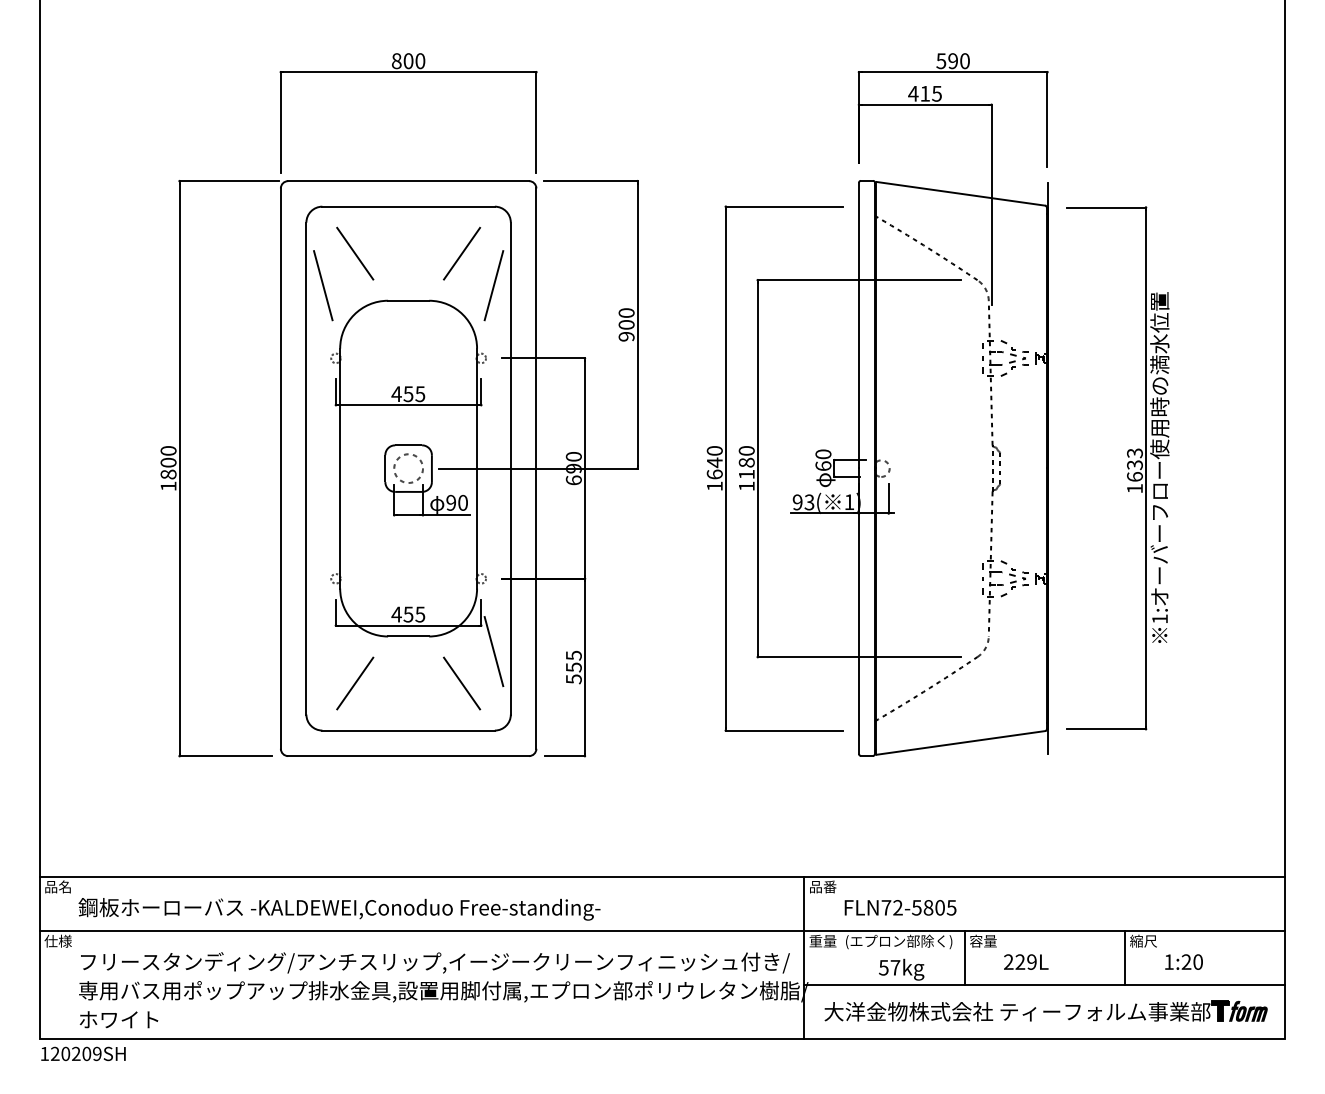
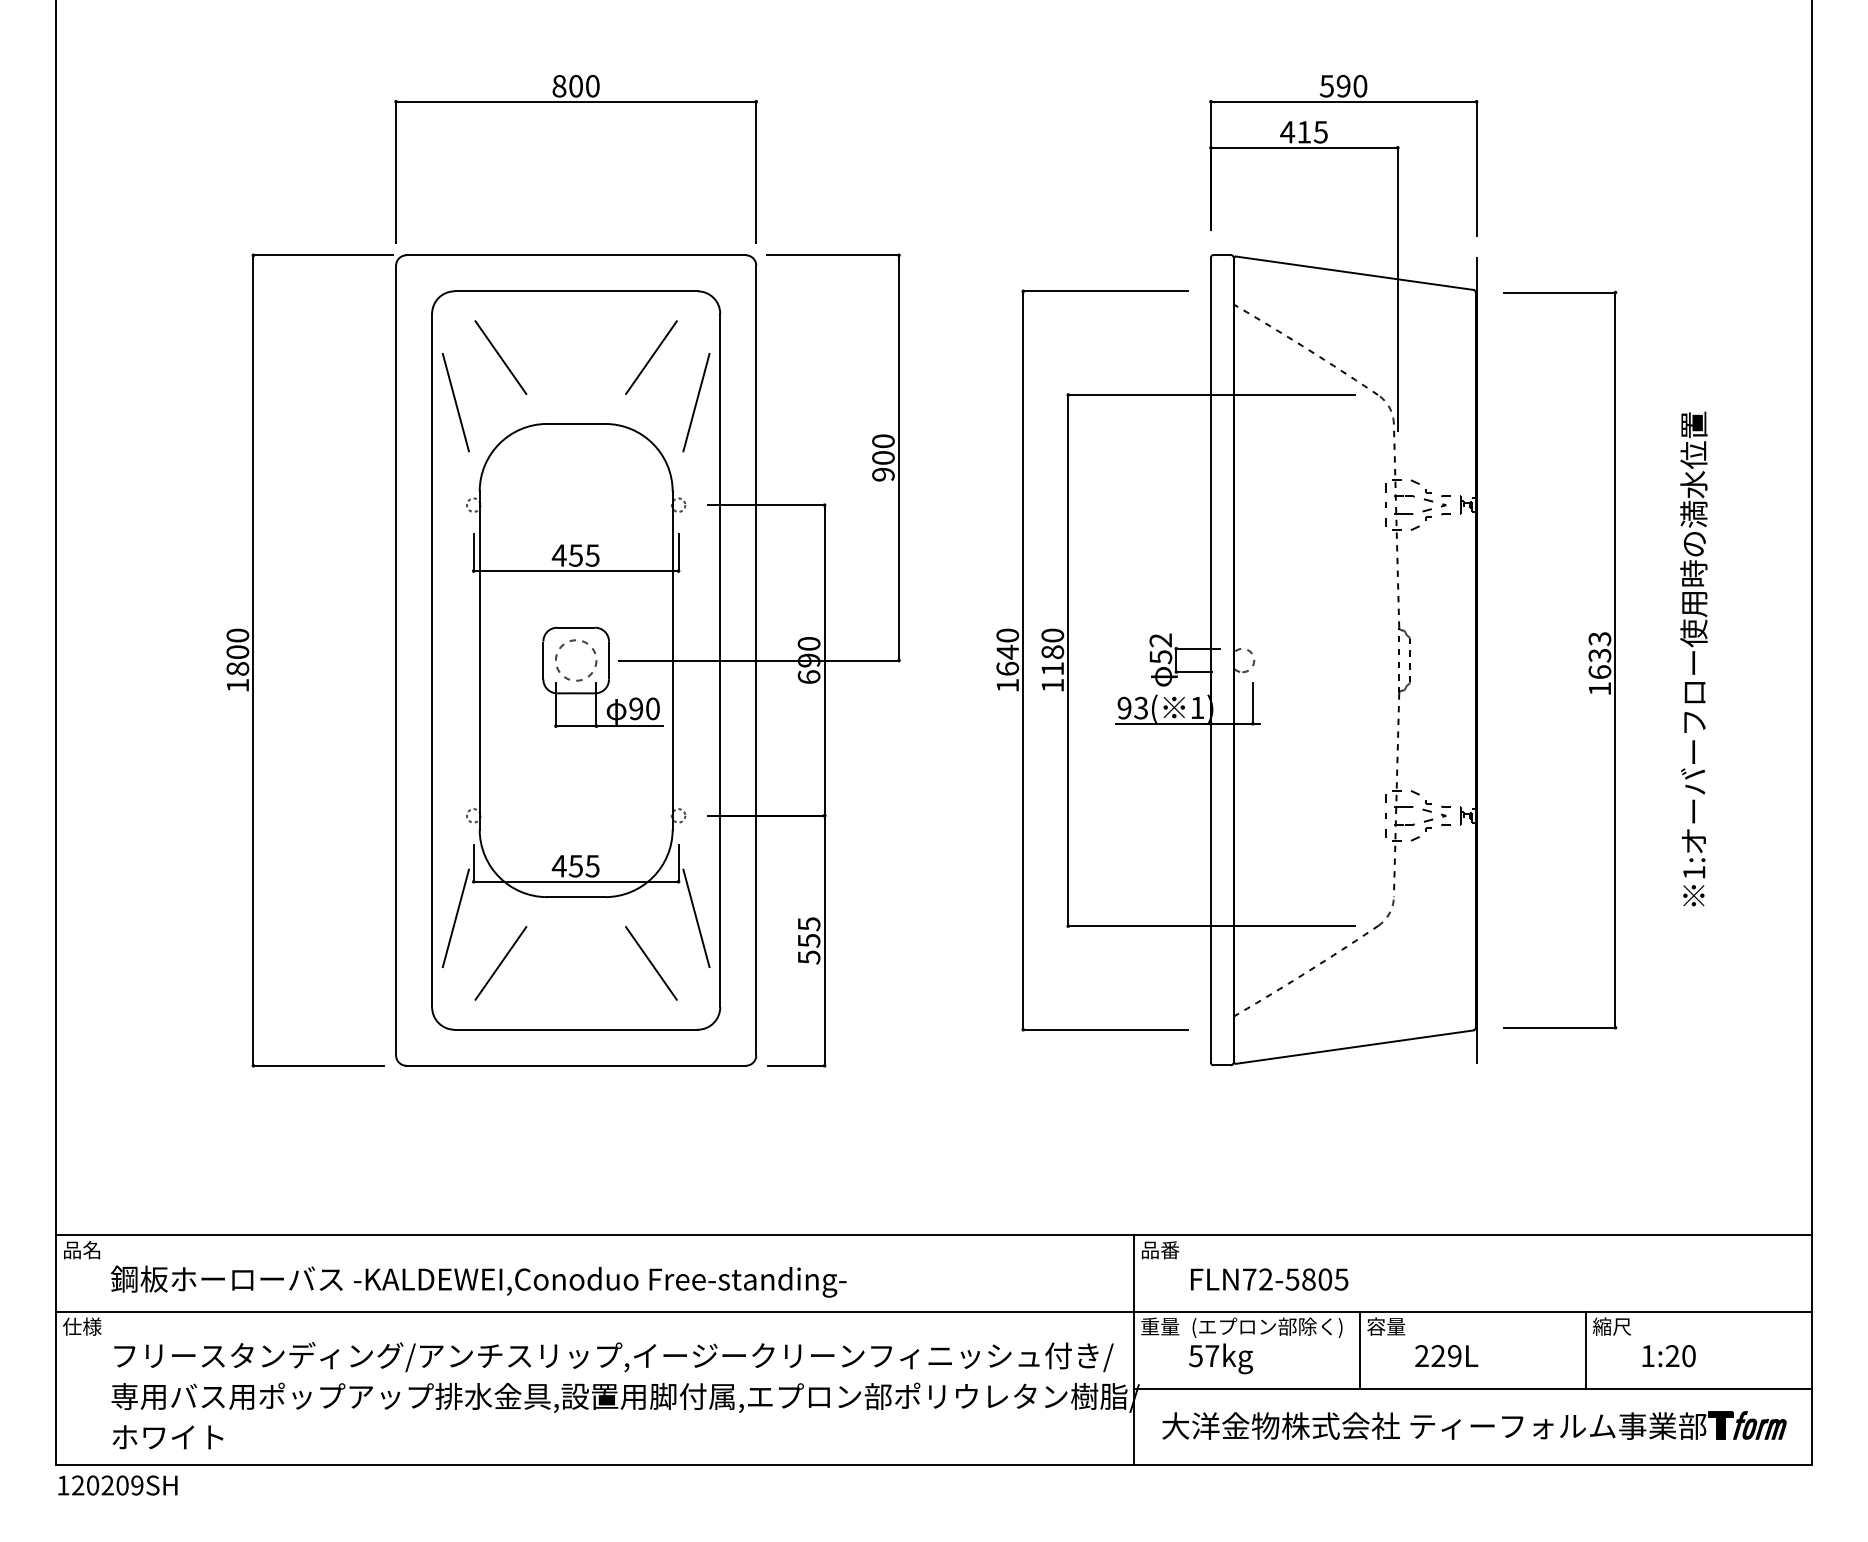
text: (823, 460) -> (1160, 648), 60 -> 52
text: (1159, 467) -> (1693, 658), moved
line: (323, 651) -> (455, 918), added
text: (901, 969) -> (1221, 1358), moved

